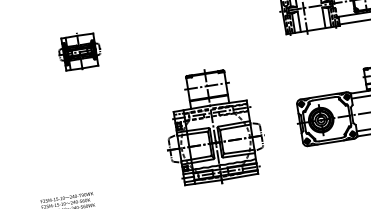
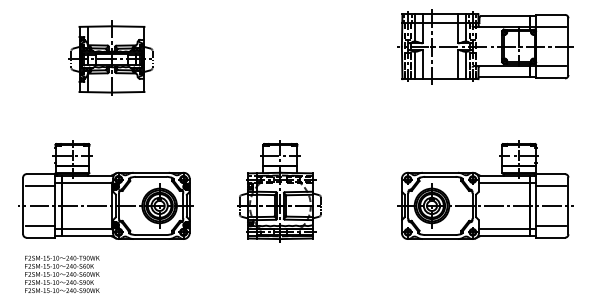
part: (78, 51) -> (110, 57), size x1.43
part: (212, 126) -> (279, 191), size x0.62
part: (89, 144) -> (105, 189), added

